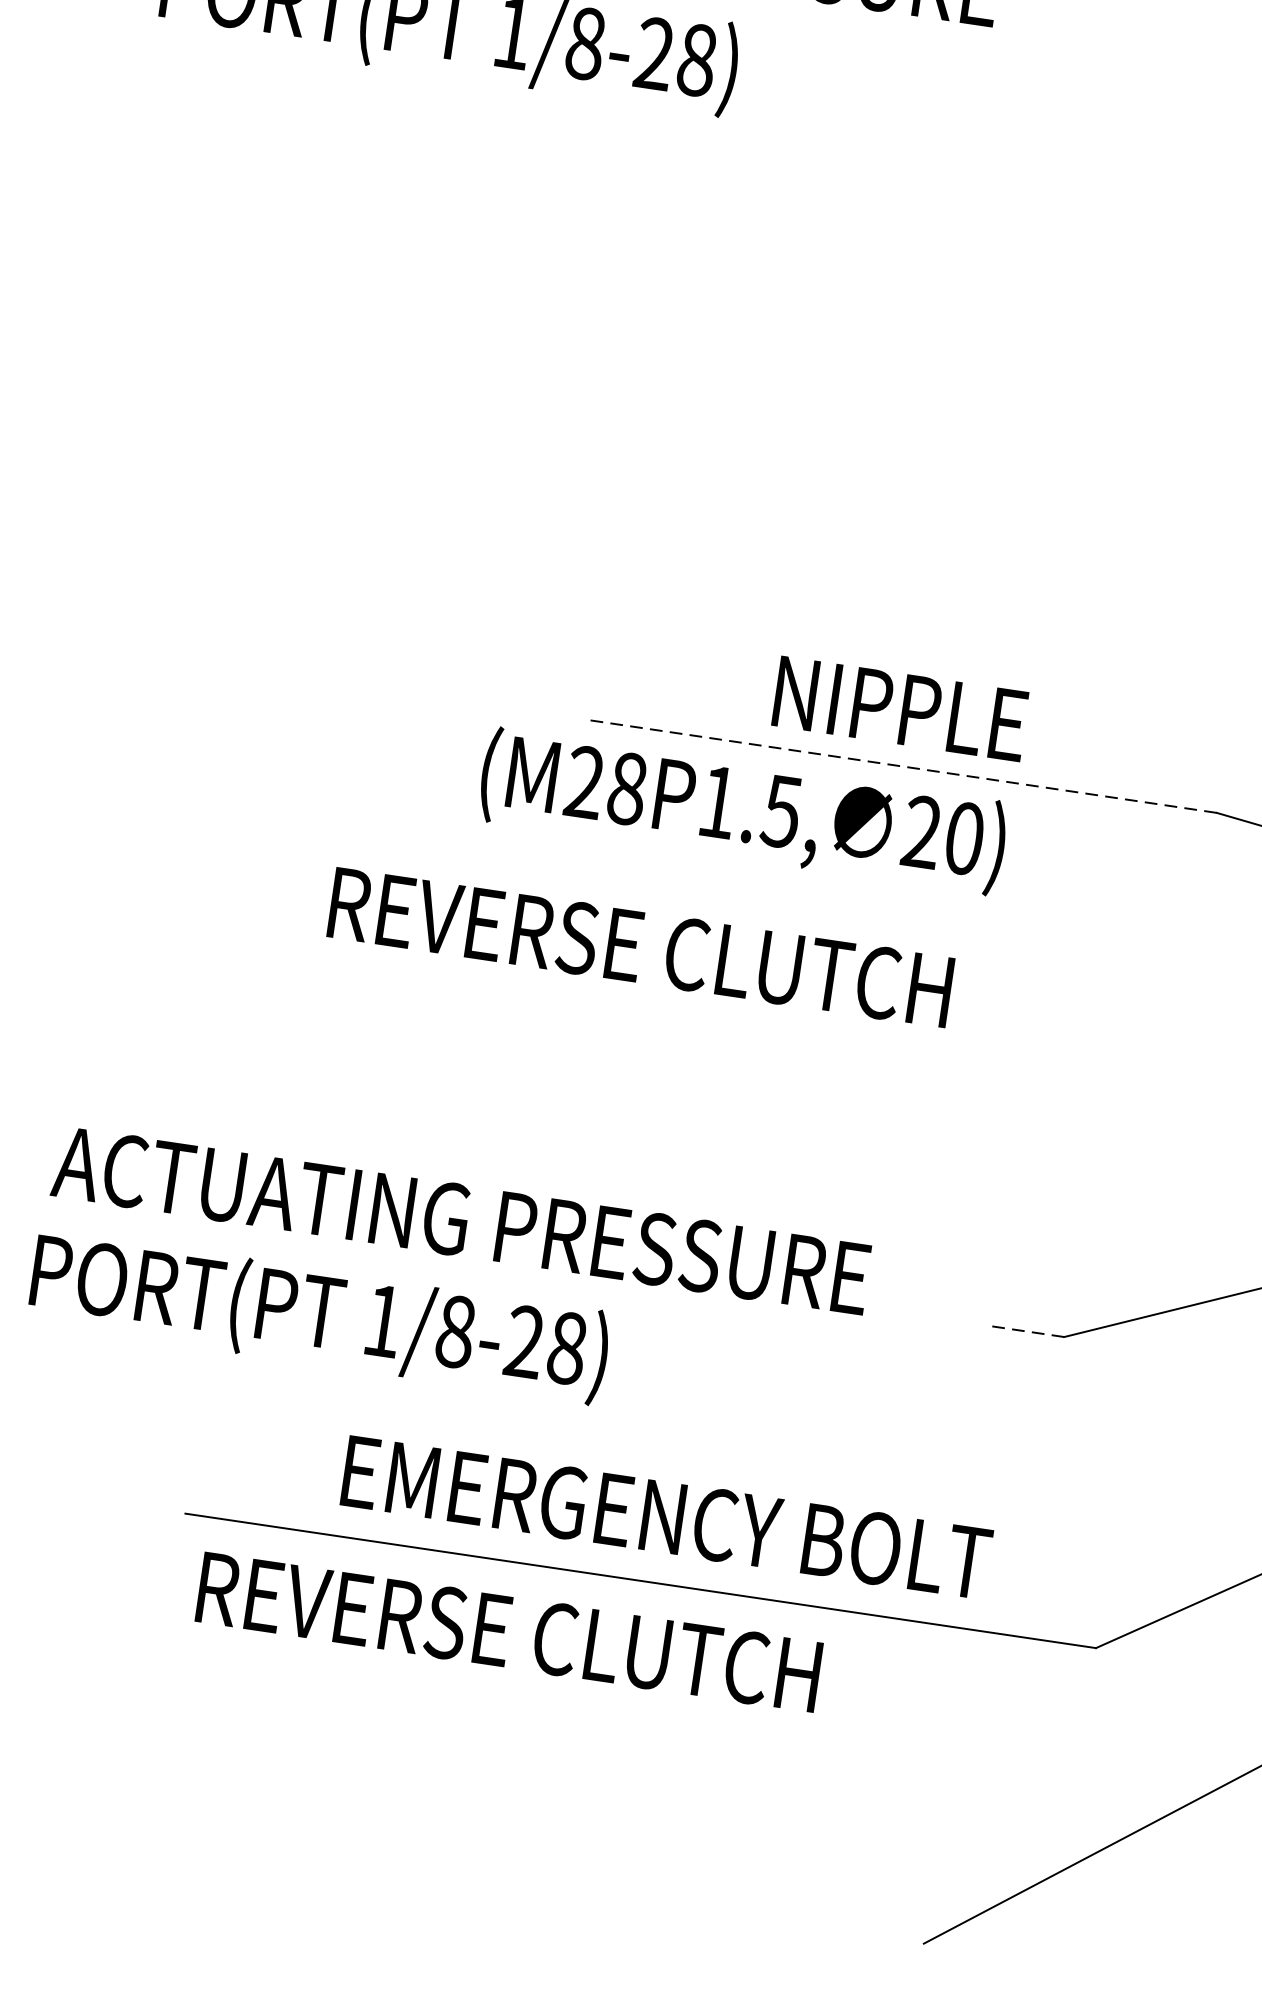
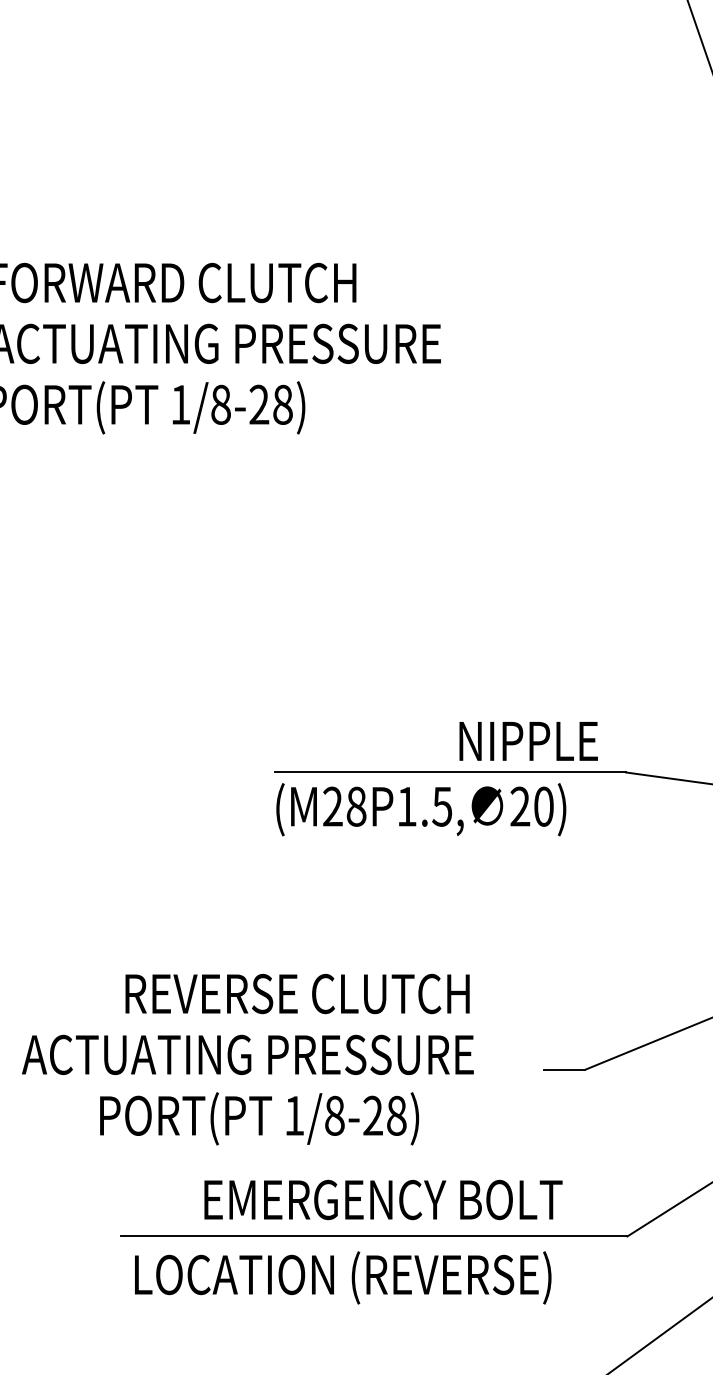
text: (900, 709) -> (528, 741), moved
line: (900, 766) -> (450, 772), dashed -> solid
text: (743, 811) -> (421, 809), moved
text: (640, 946) -> (297, 993), moved
text: (319, 1316) -> (259, 1118), moved
line: (1027, 1330) -> (564, 1069), dashed -> solid
text: (576, 1646) -> (344, 1277), REVERSE CLUTCH -> LOCATION (REVERSE)

